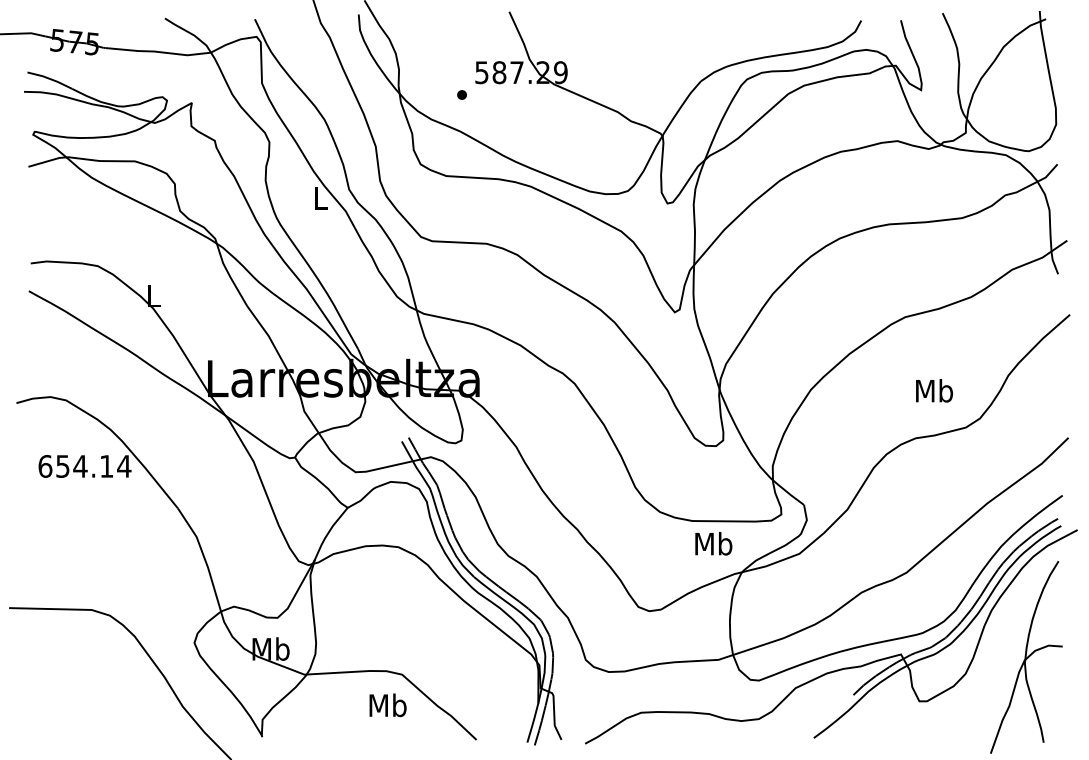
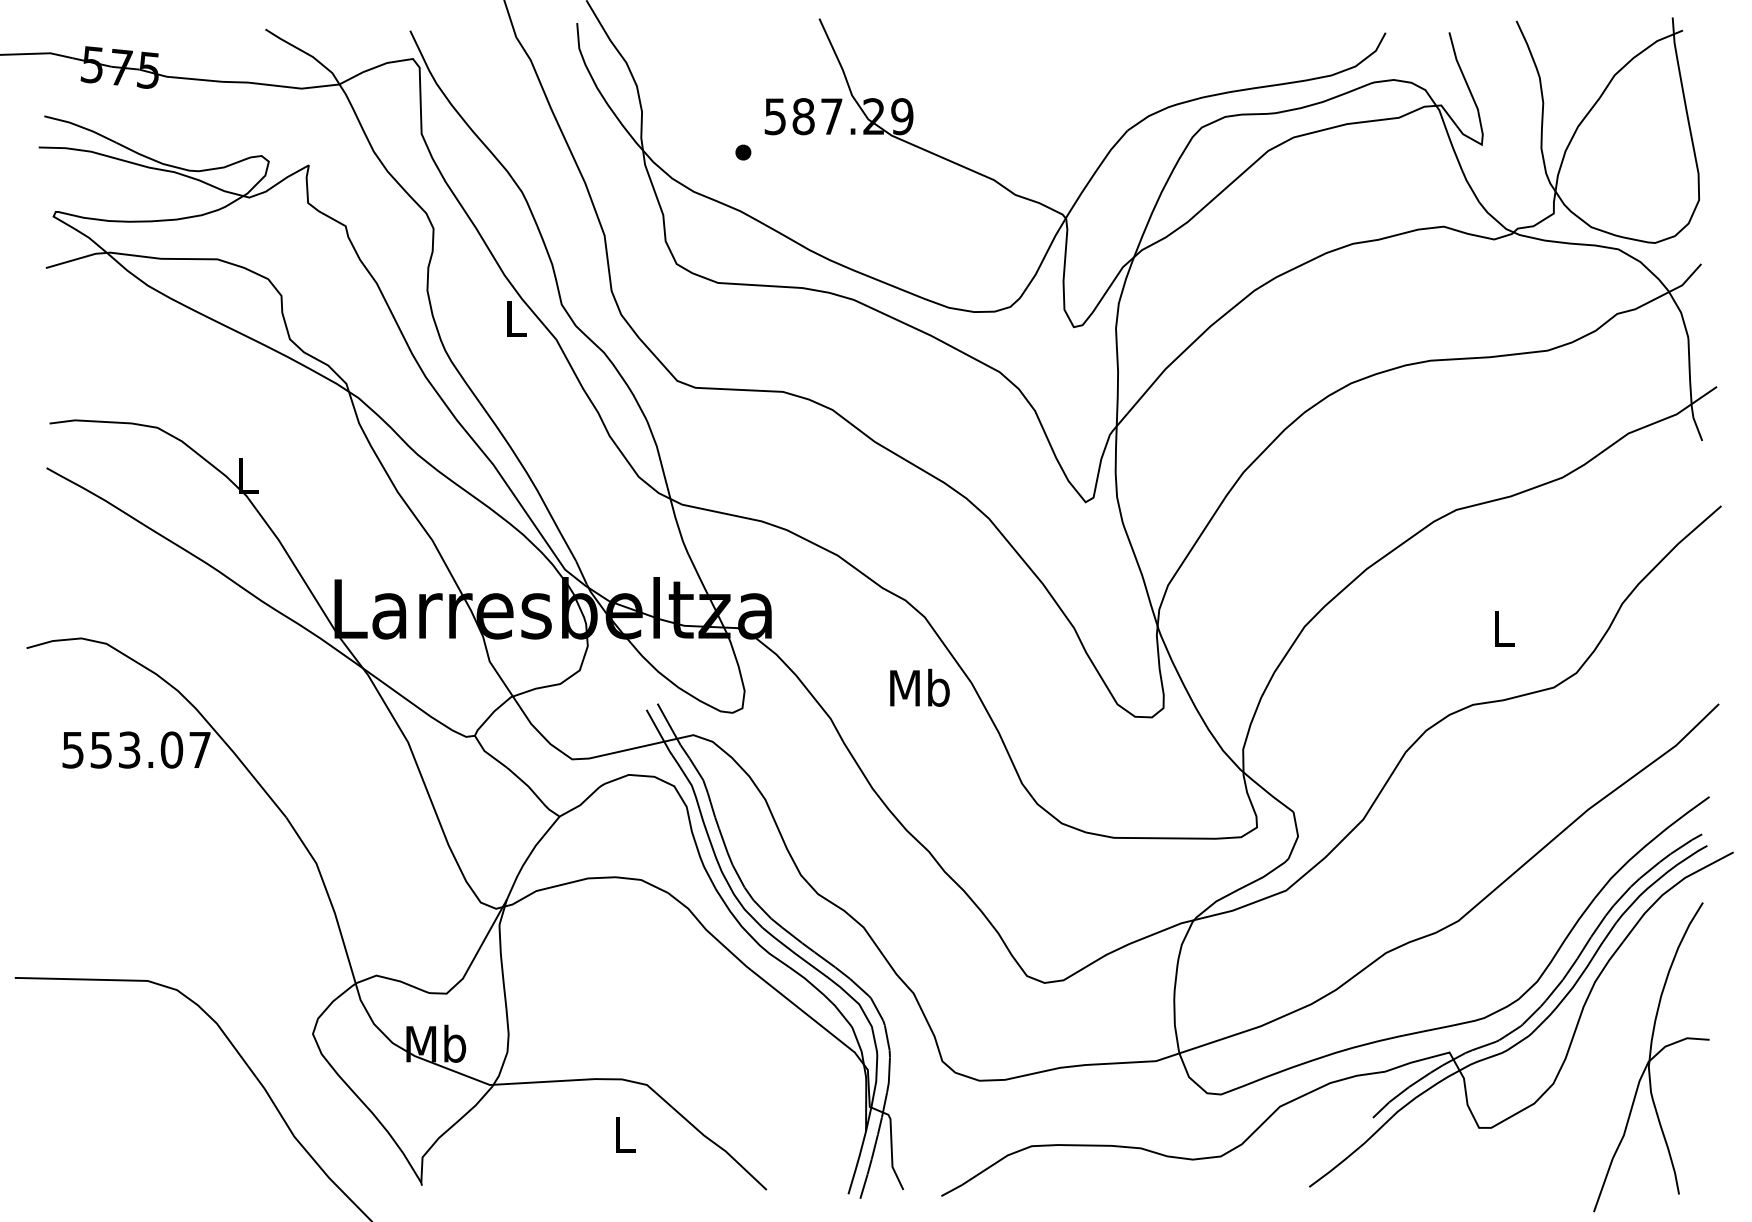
text: (934, 390) -> (1503, 627), Mb -> L
text: (84, 465) -> (136, 748), 654.14 -> 553.07
text: (713, 543) -> (919, 687), moved
text: (387, 705) -> (623, 1134), Mb -> L

